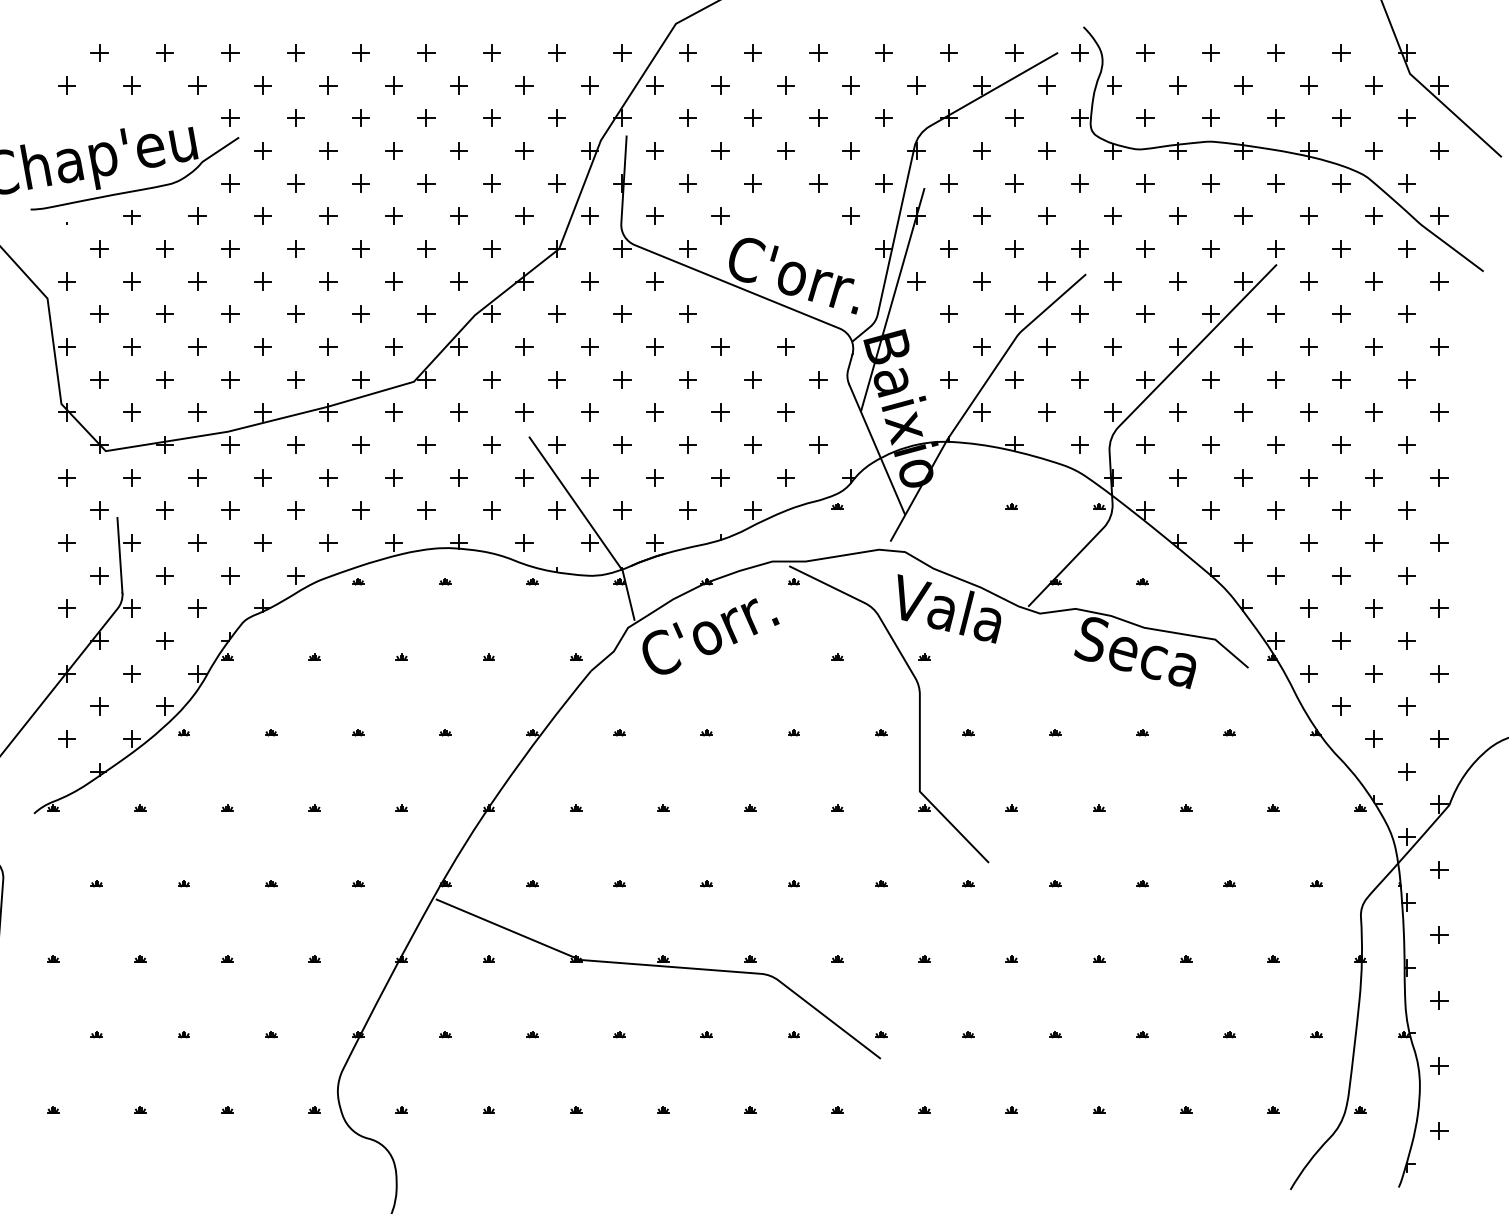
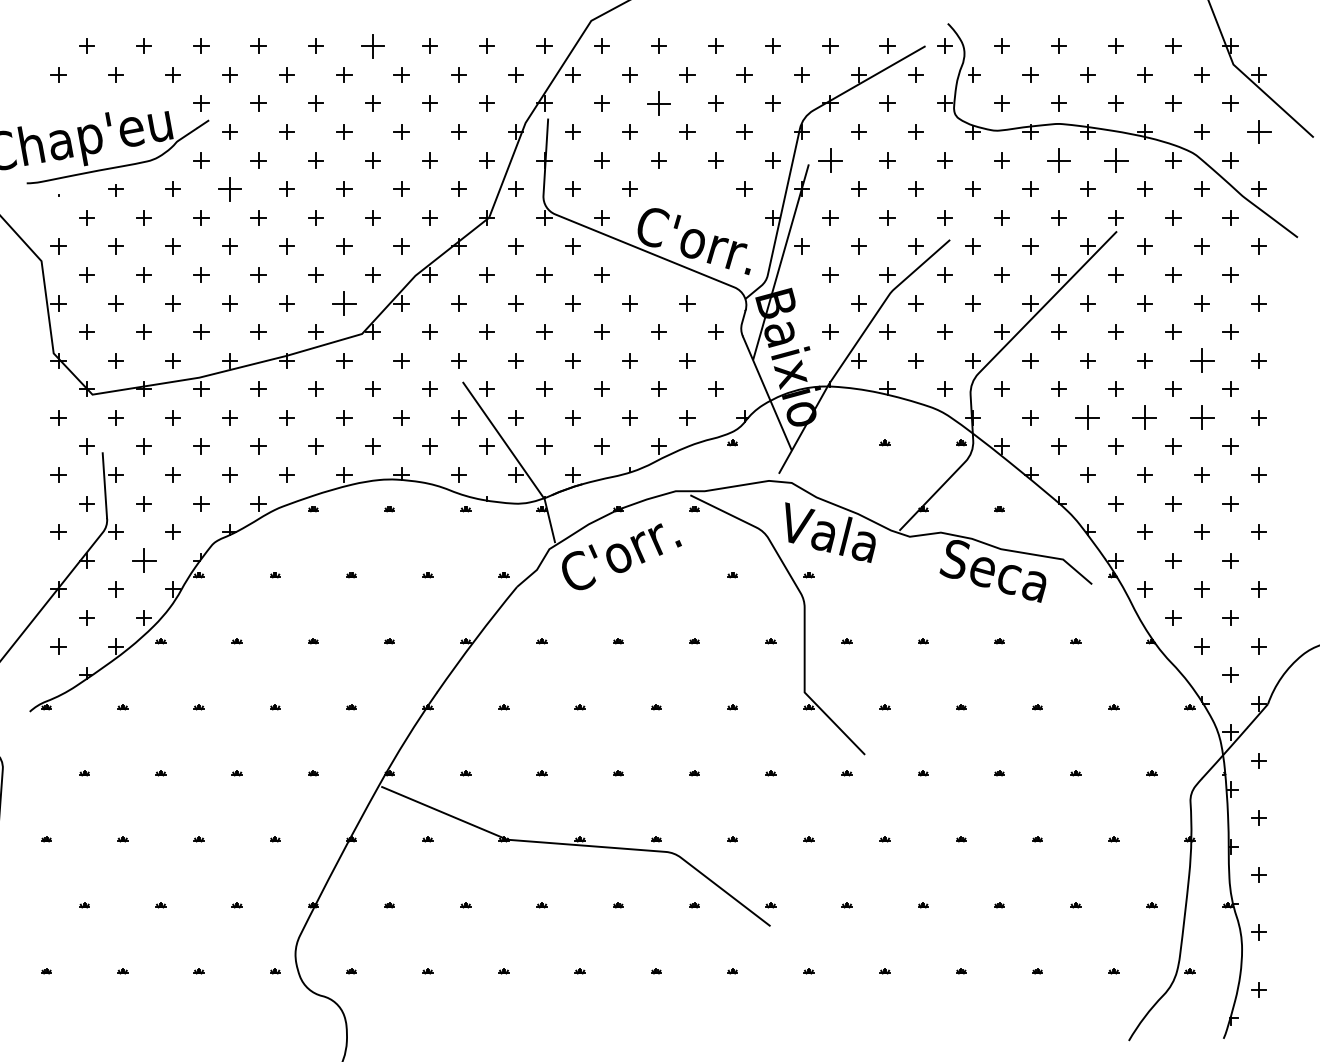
part: (426, 52) -> (373, 45), size x1.6
part: (752, 117) -> (658, 102), size x1.6
part: (1439, 150) -> (1259, 131), size x1.6
part: (948, 183) -> (829, 160), size x1.6
part: (1210, 183) -> (1058, 160), size x1.6
part: (1275, 183) -> (1115, 160), size x1.6
part: (262, 215) -> (229, 188), size x1.6
part: (393, 346) -> (344, 303), size x1.6
part: (1373, 412) -> (1201, 360), size x1.6
part: (1243, 477) -> (1087, 417), size x1.6
part: (1308, 477) -> (1144, 417), size x1.6
part: (1373, 477) -> (1201, 417), size x1.6
part: (164, 640) -> (143, 560), size x1.6

